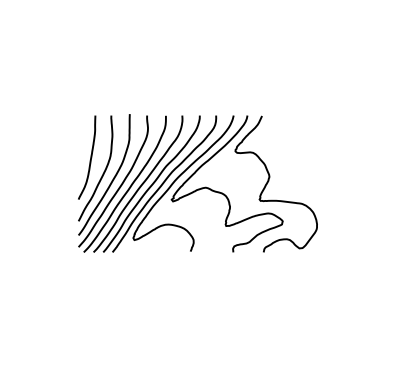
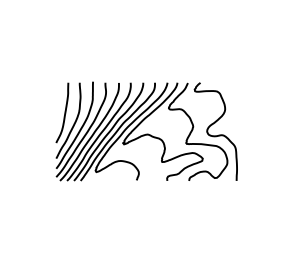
curve: (303, 188) -> (217, 135), added

